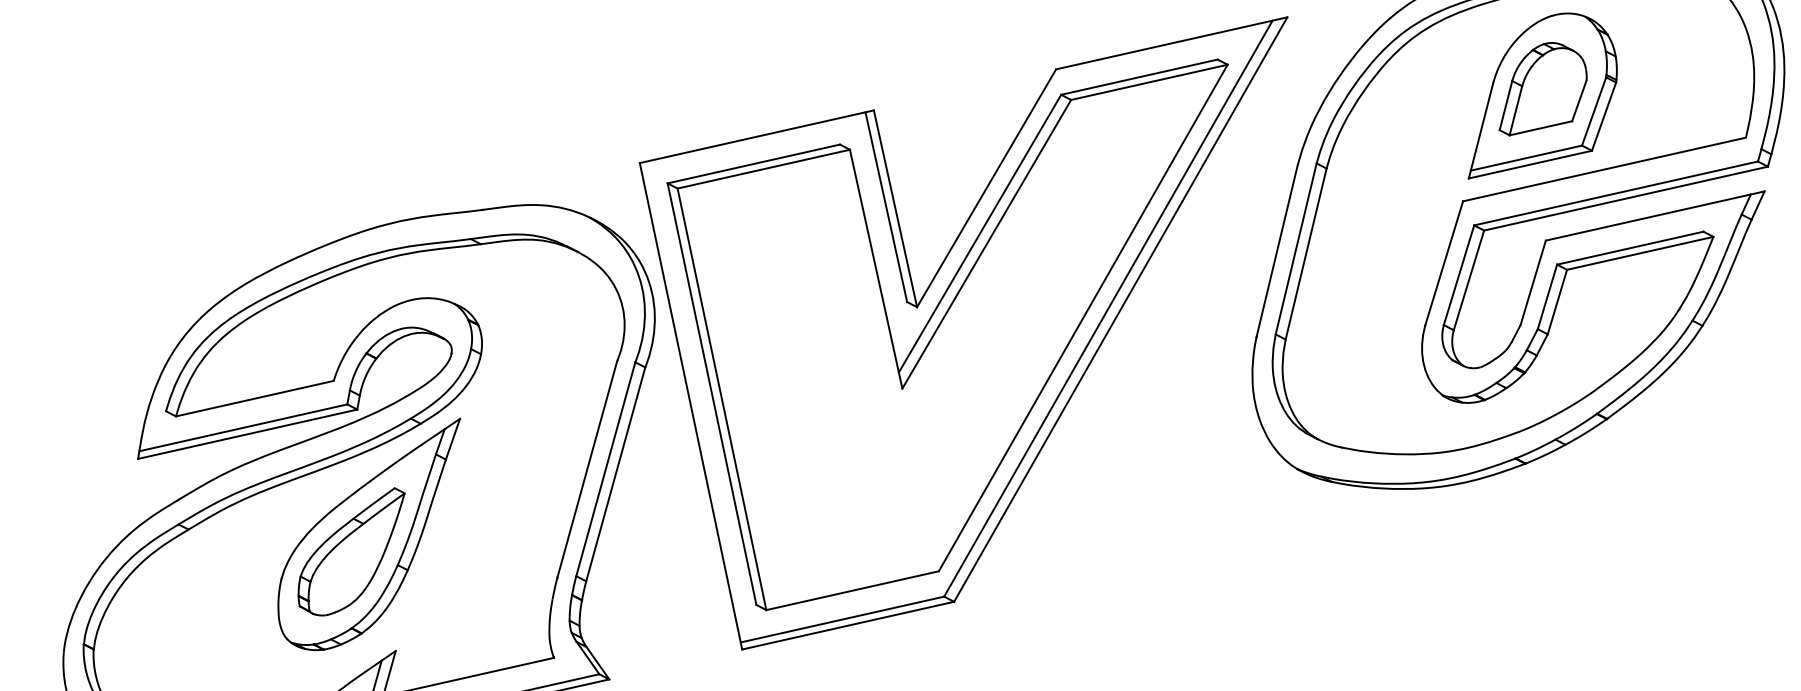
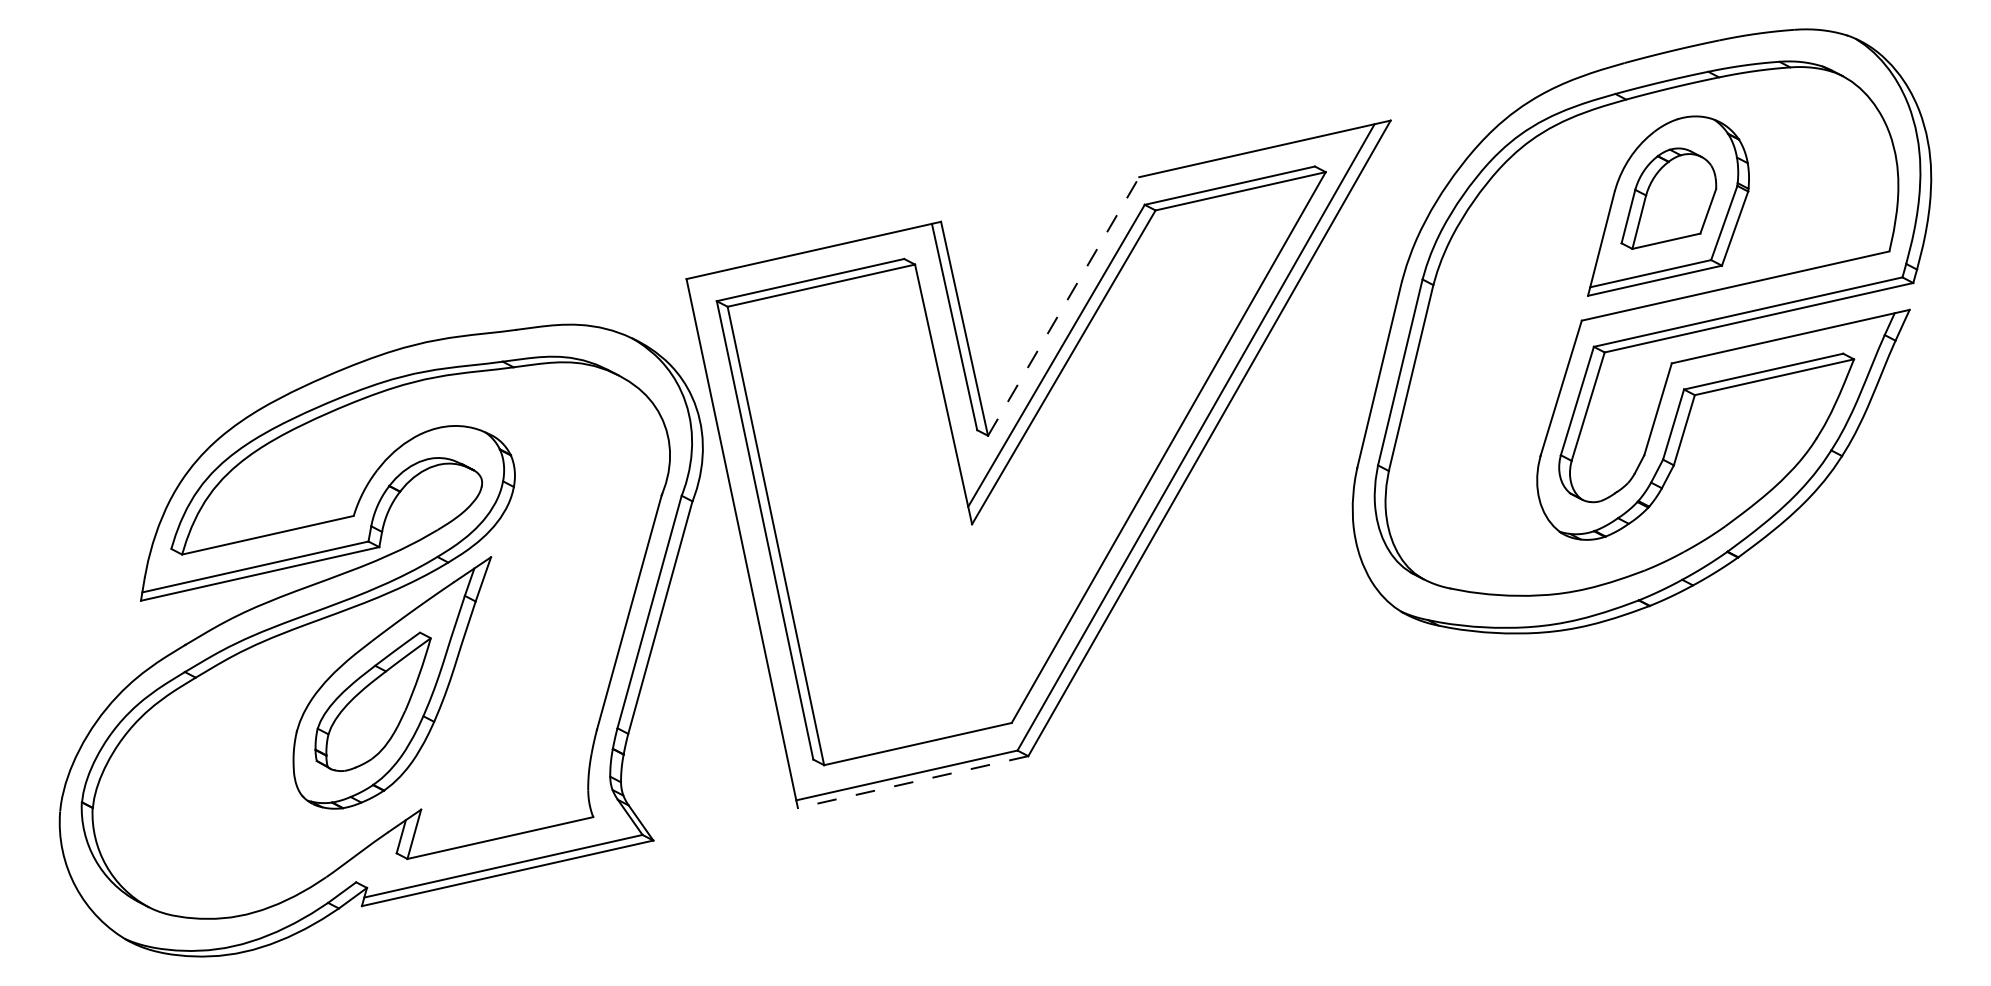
line: (986, 188) -> (1063, 306), solid -> dashed
line: (847, 626) -> (912, 782), solid -> dashed

